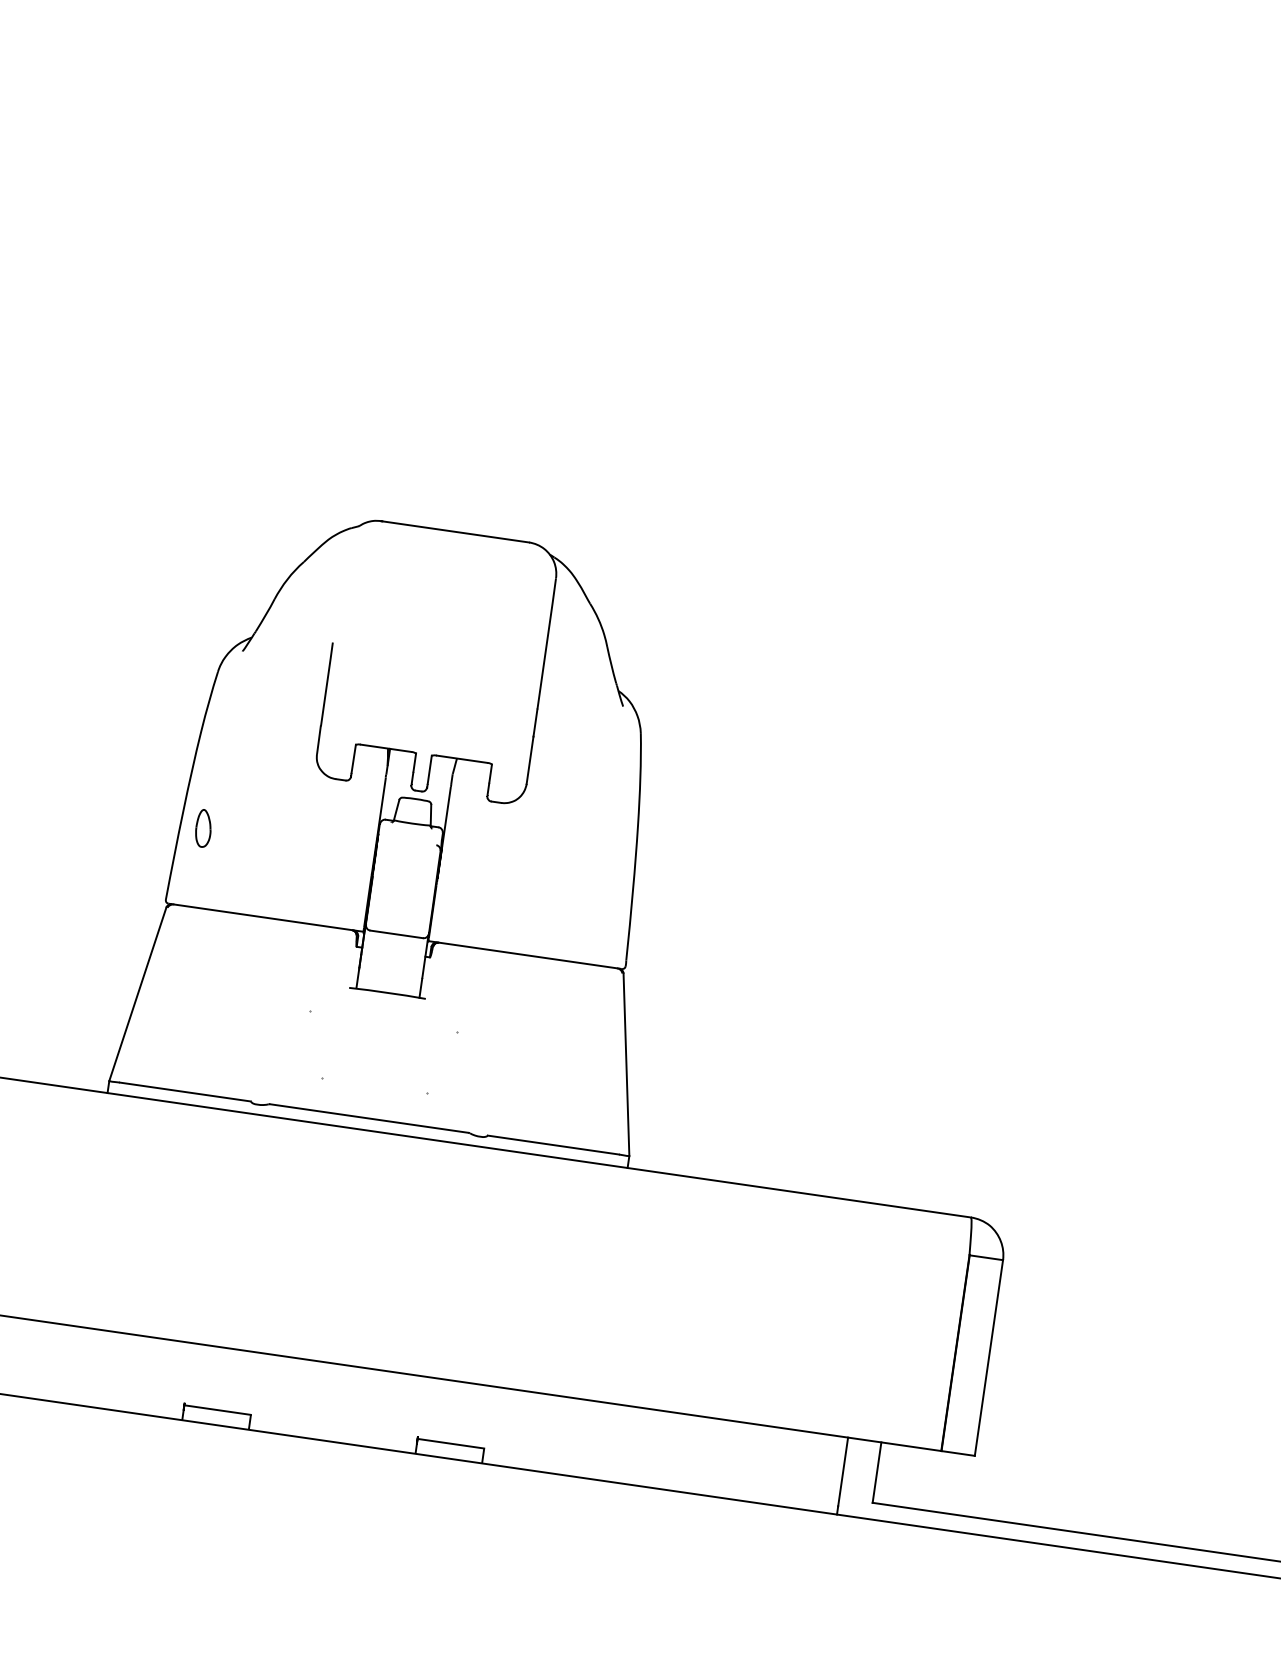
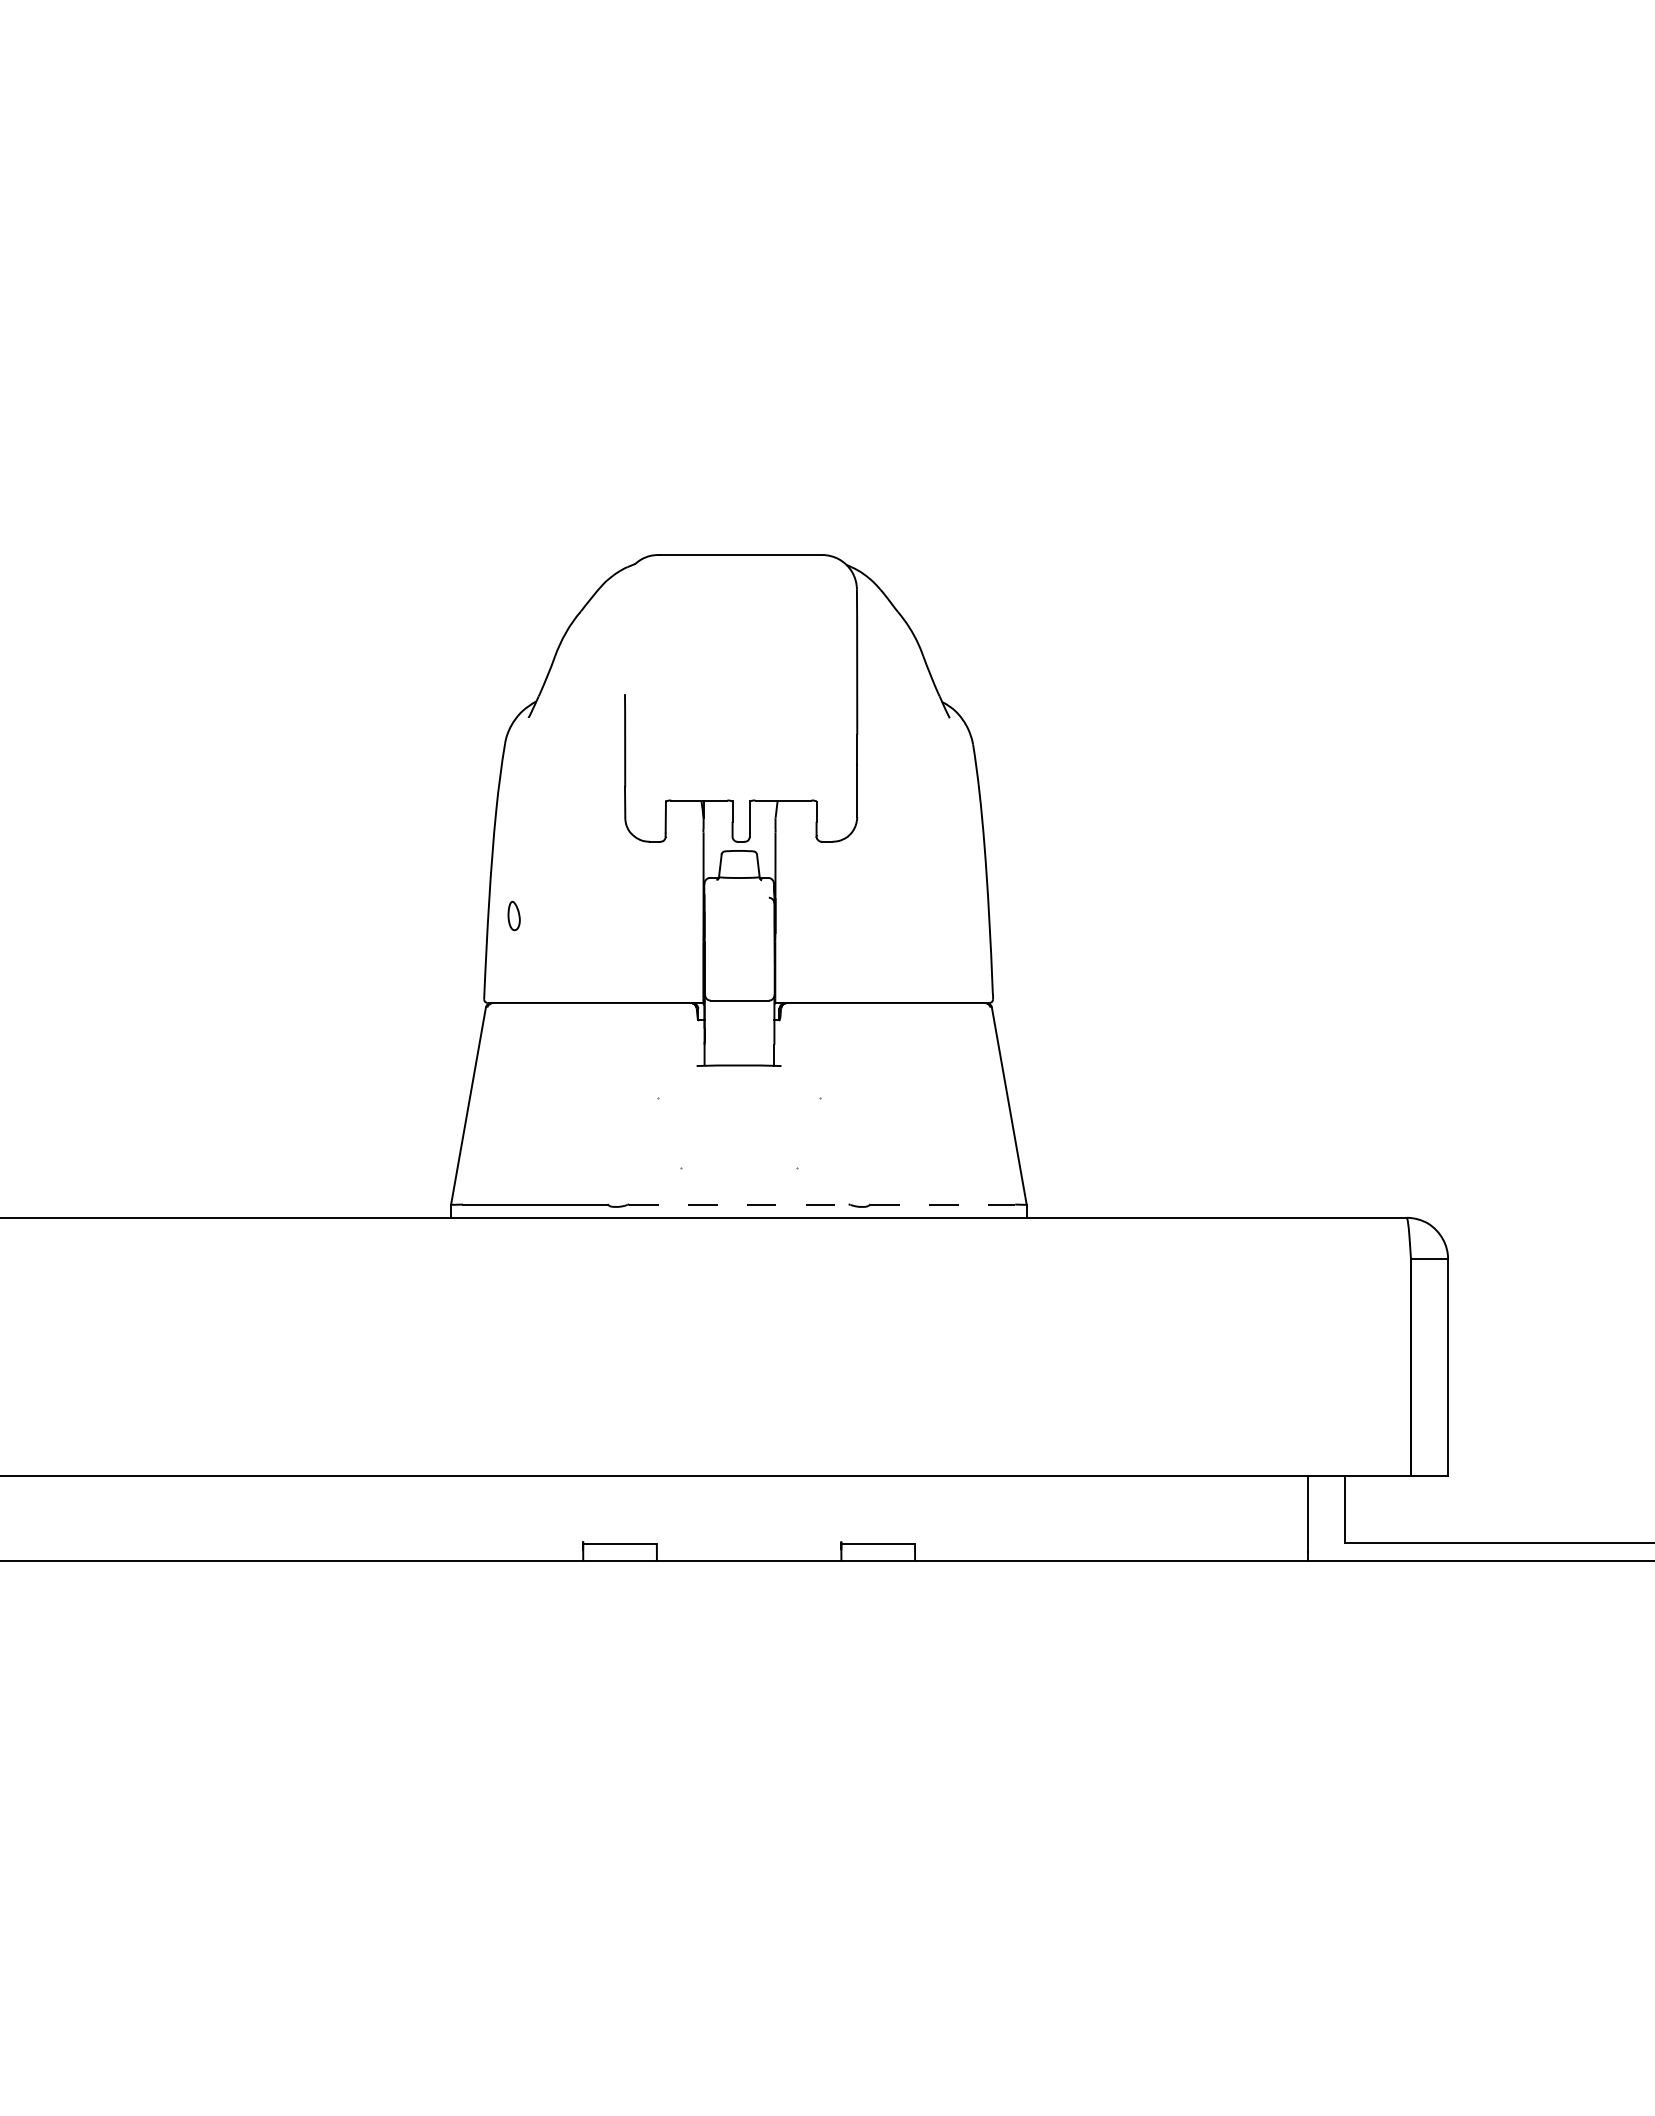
part: (204, 828) -> (514, 915), size x0.7
line: (368, 1118) -> (738, 1204), solid -> dashed
line: (554, 1145) -> (943, 1204), solid -> dashed

